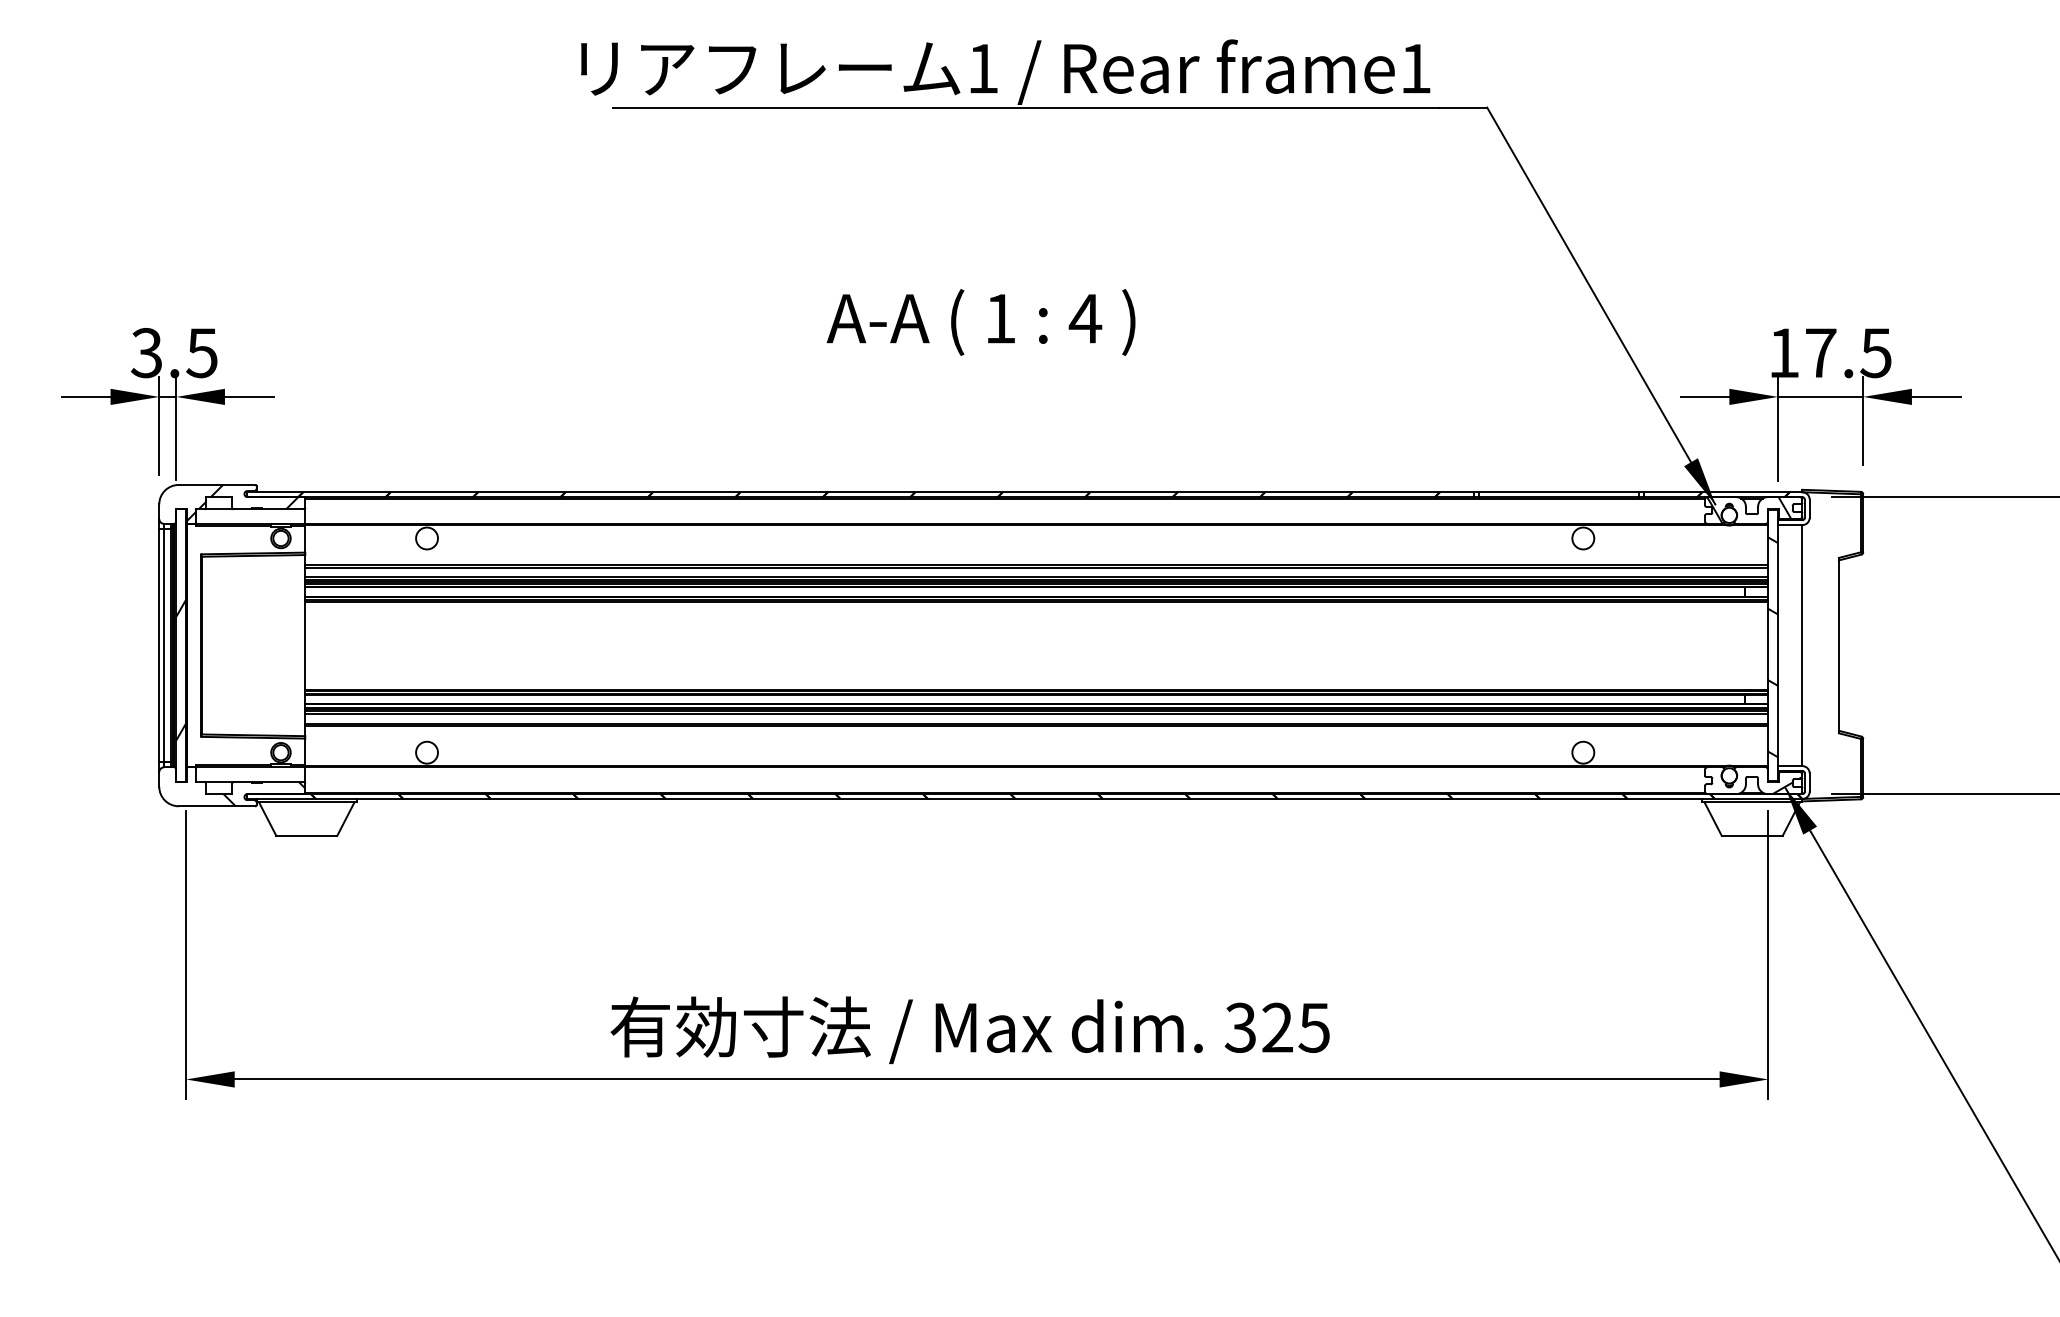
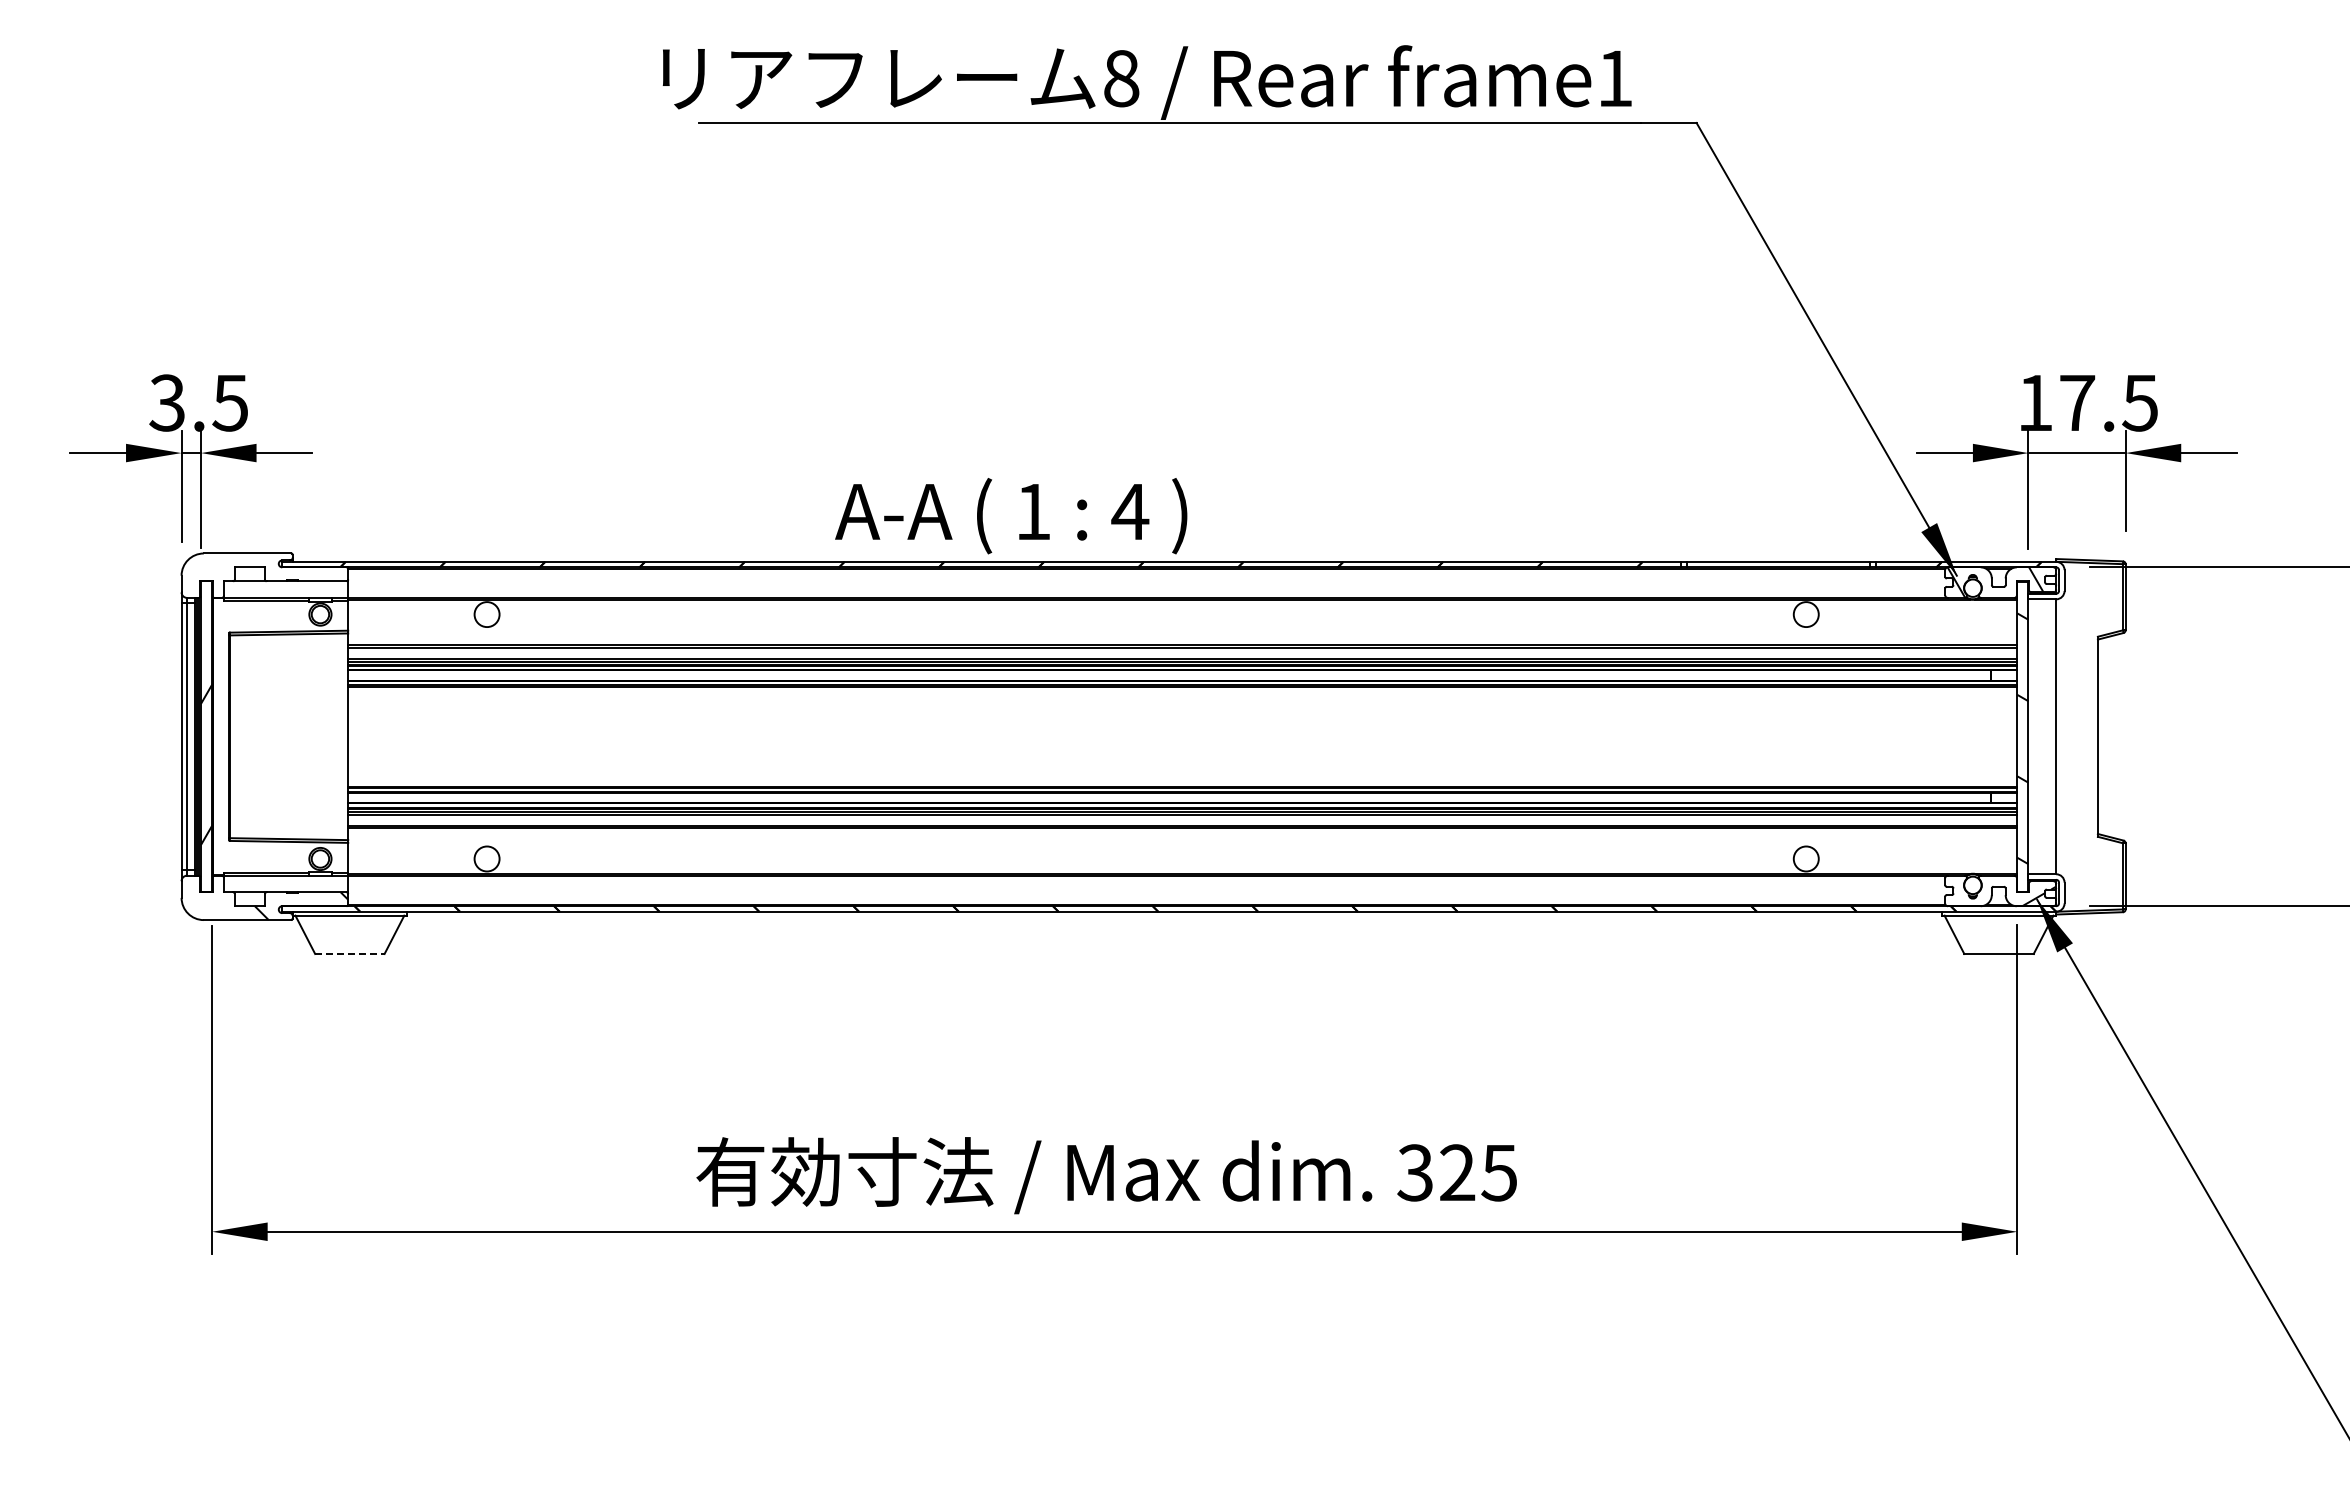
text: (983, 68) -> (1121, 78), 1 -> 8
text: (981, 322) -> (1011, 516), moved
hatch: (242, 503) -> (276, 574), removed
line: (306, 835) -> (349, 953), solid -> dashed

